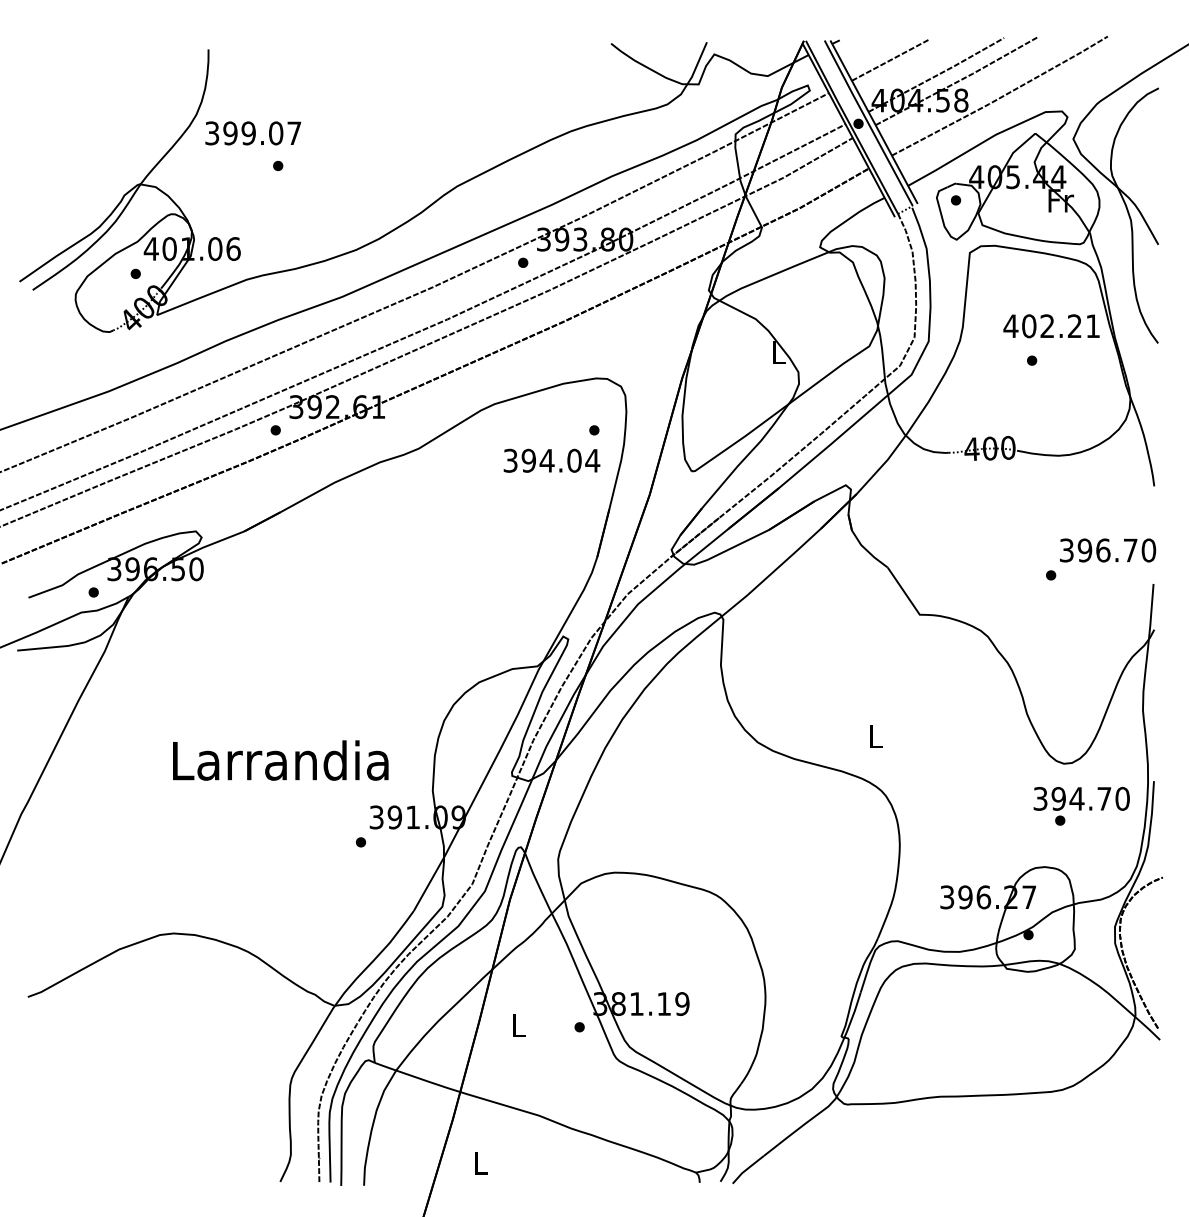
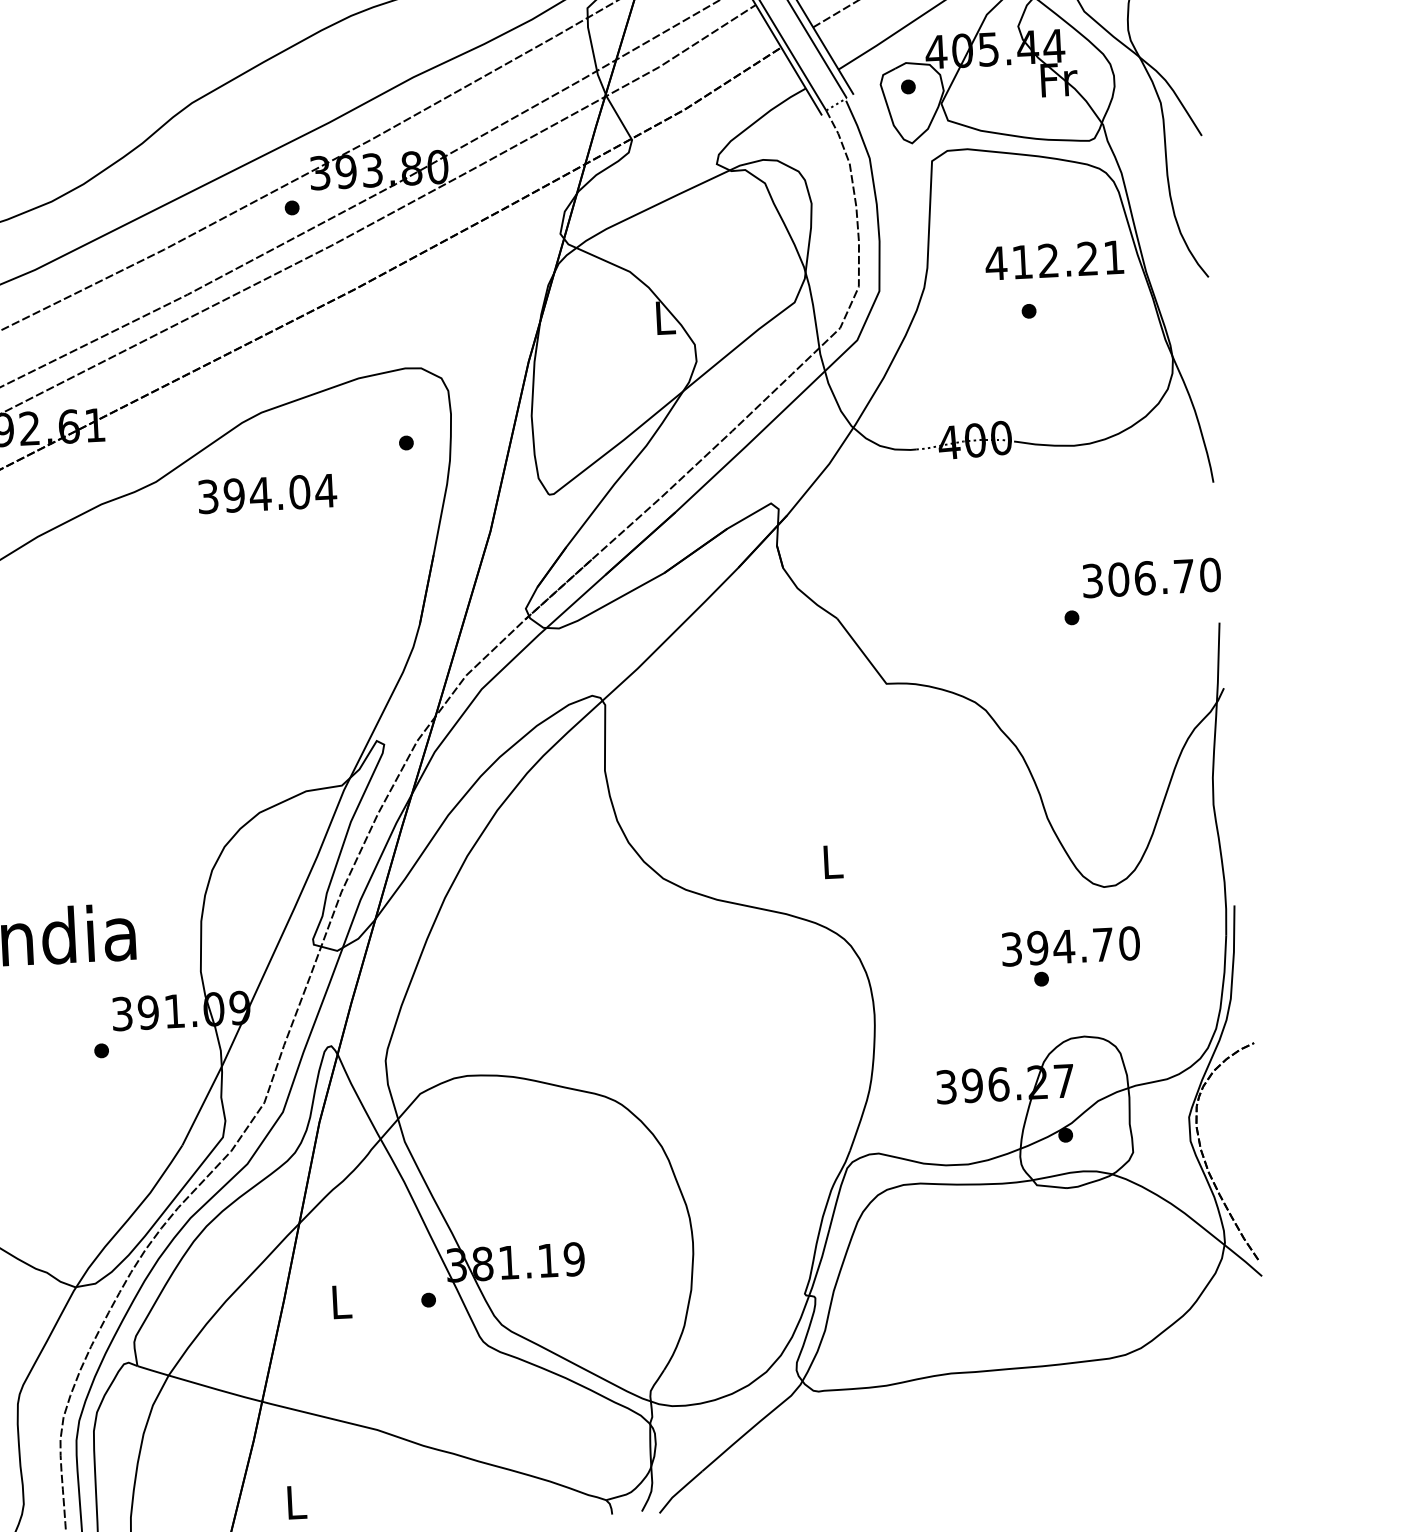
text: (1029, 326) -> (1022, 262), 402.21 -> 412.21
text: (551, 460) -> (266, 493), moved
text: (1084, 550) -> (1118, 579), 396.70 -> 306.70
text: (1081, 806) -> (1071, 957), moved

